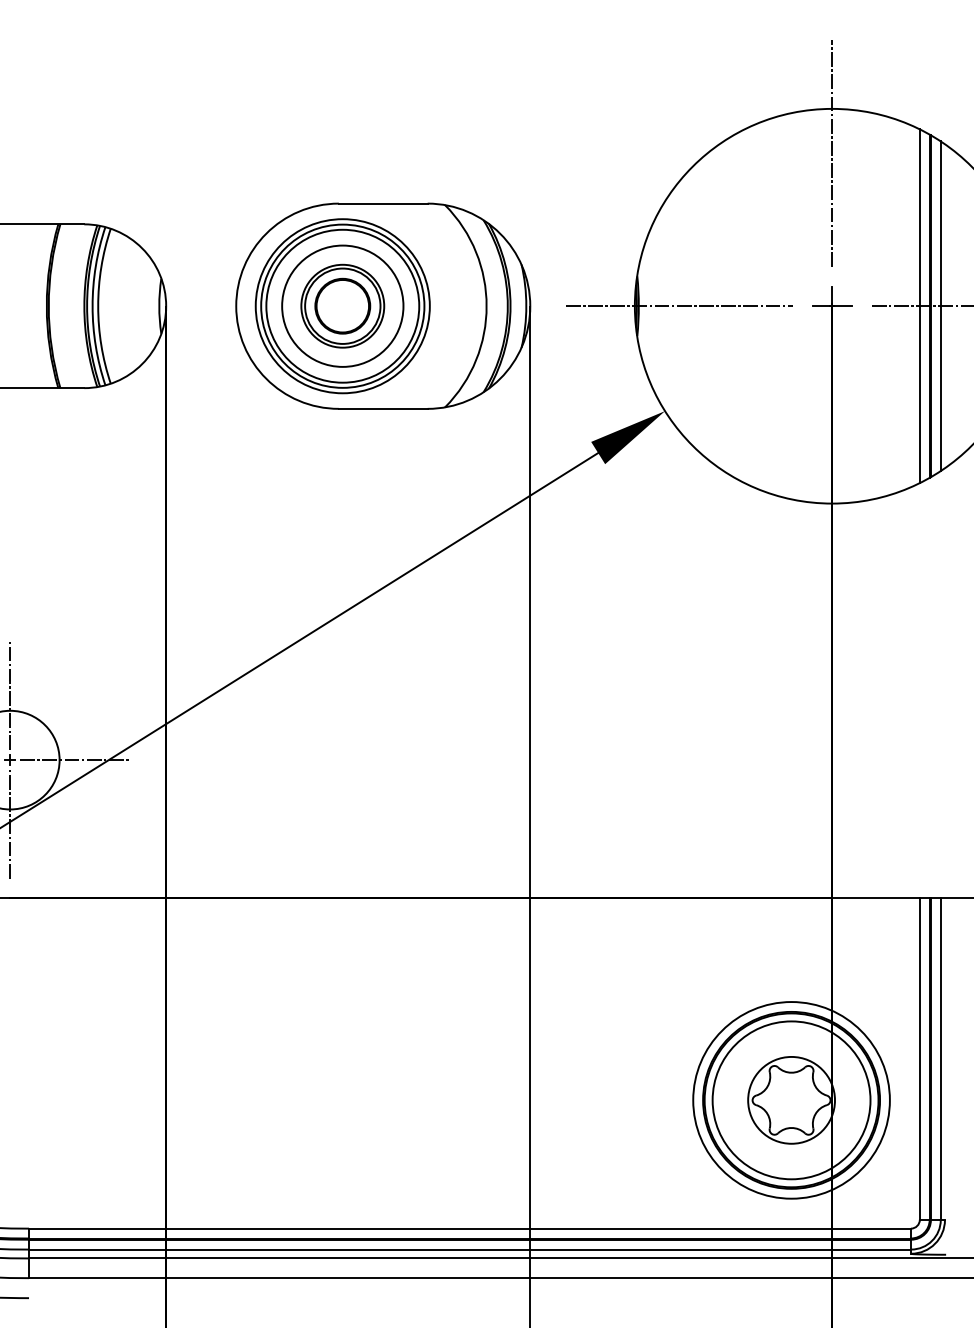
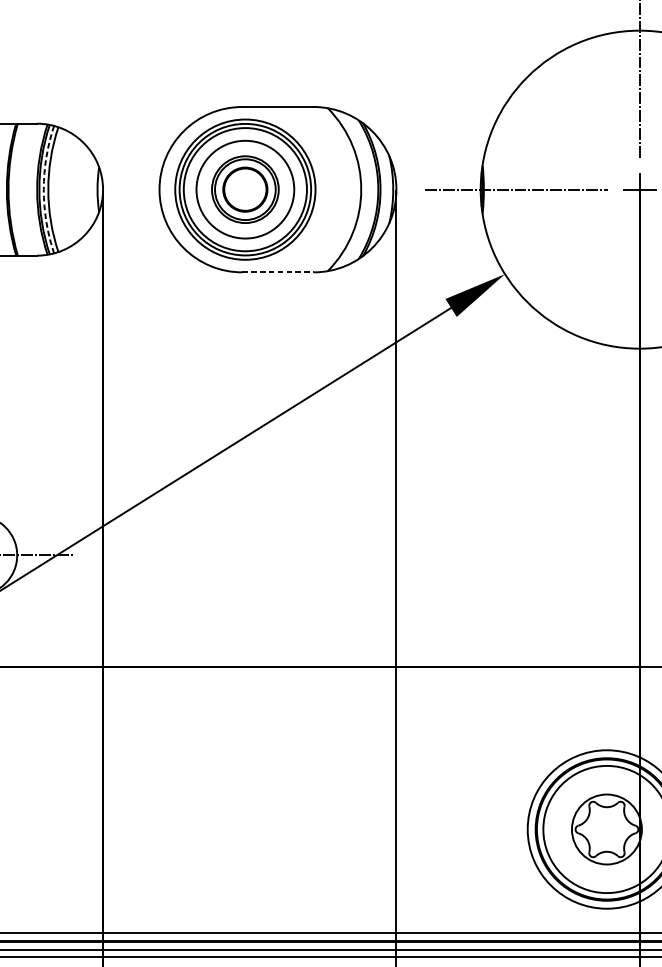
arc: (92, 306) -> (43, 189), solid -> dashed
line: (383, 408) -> (278, 272), solid -> dashed

